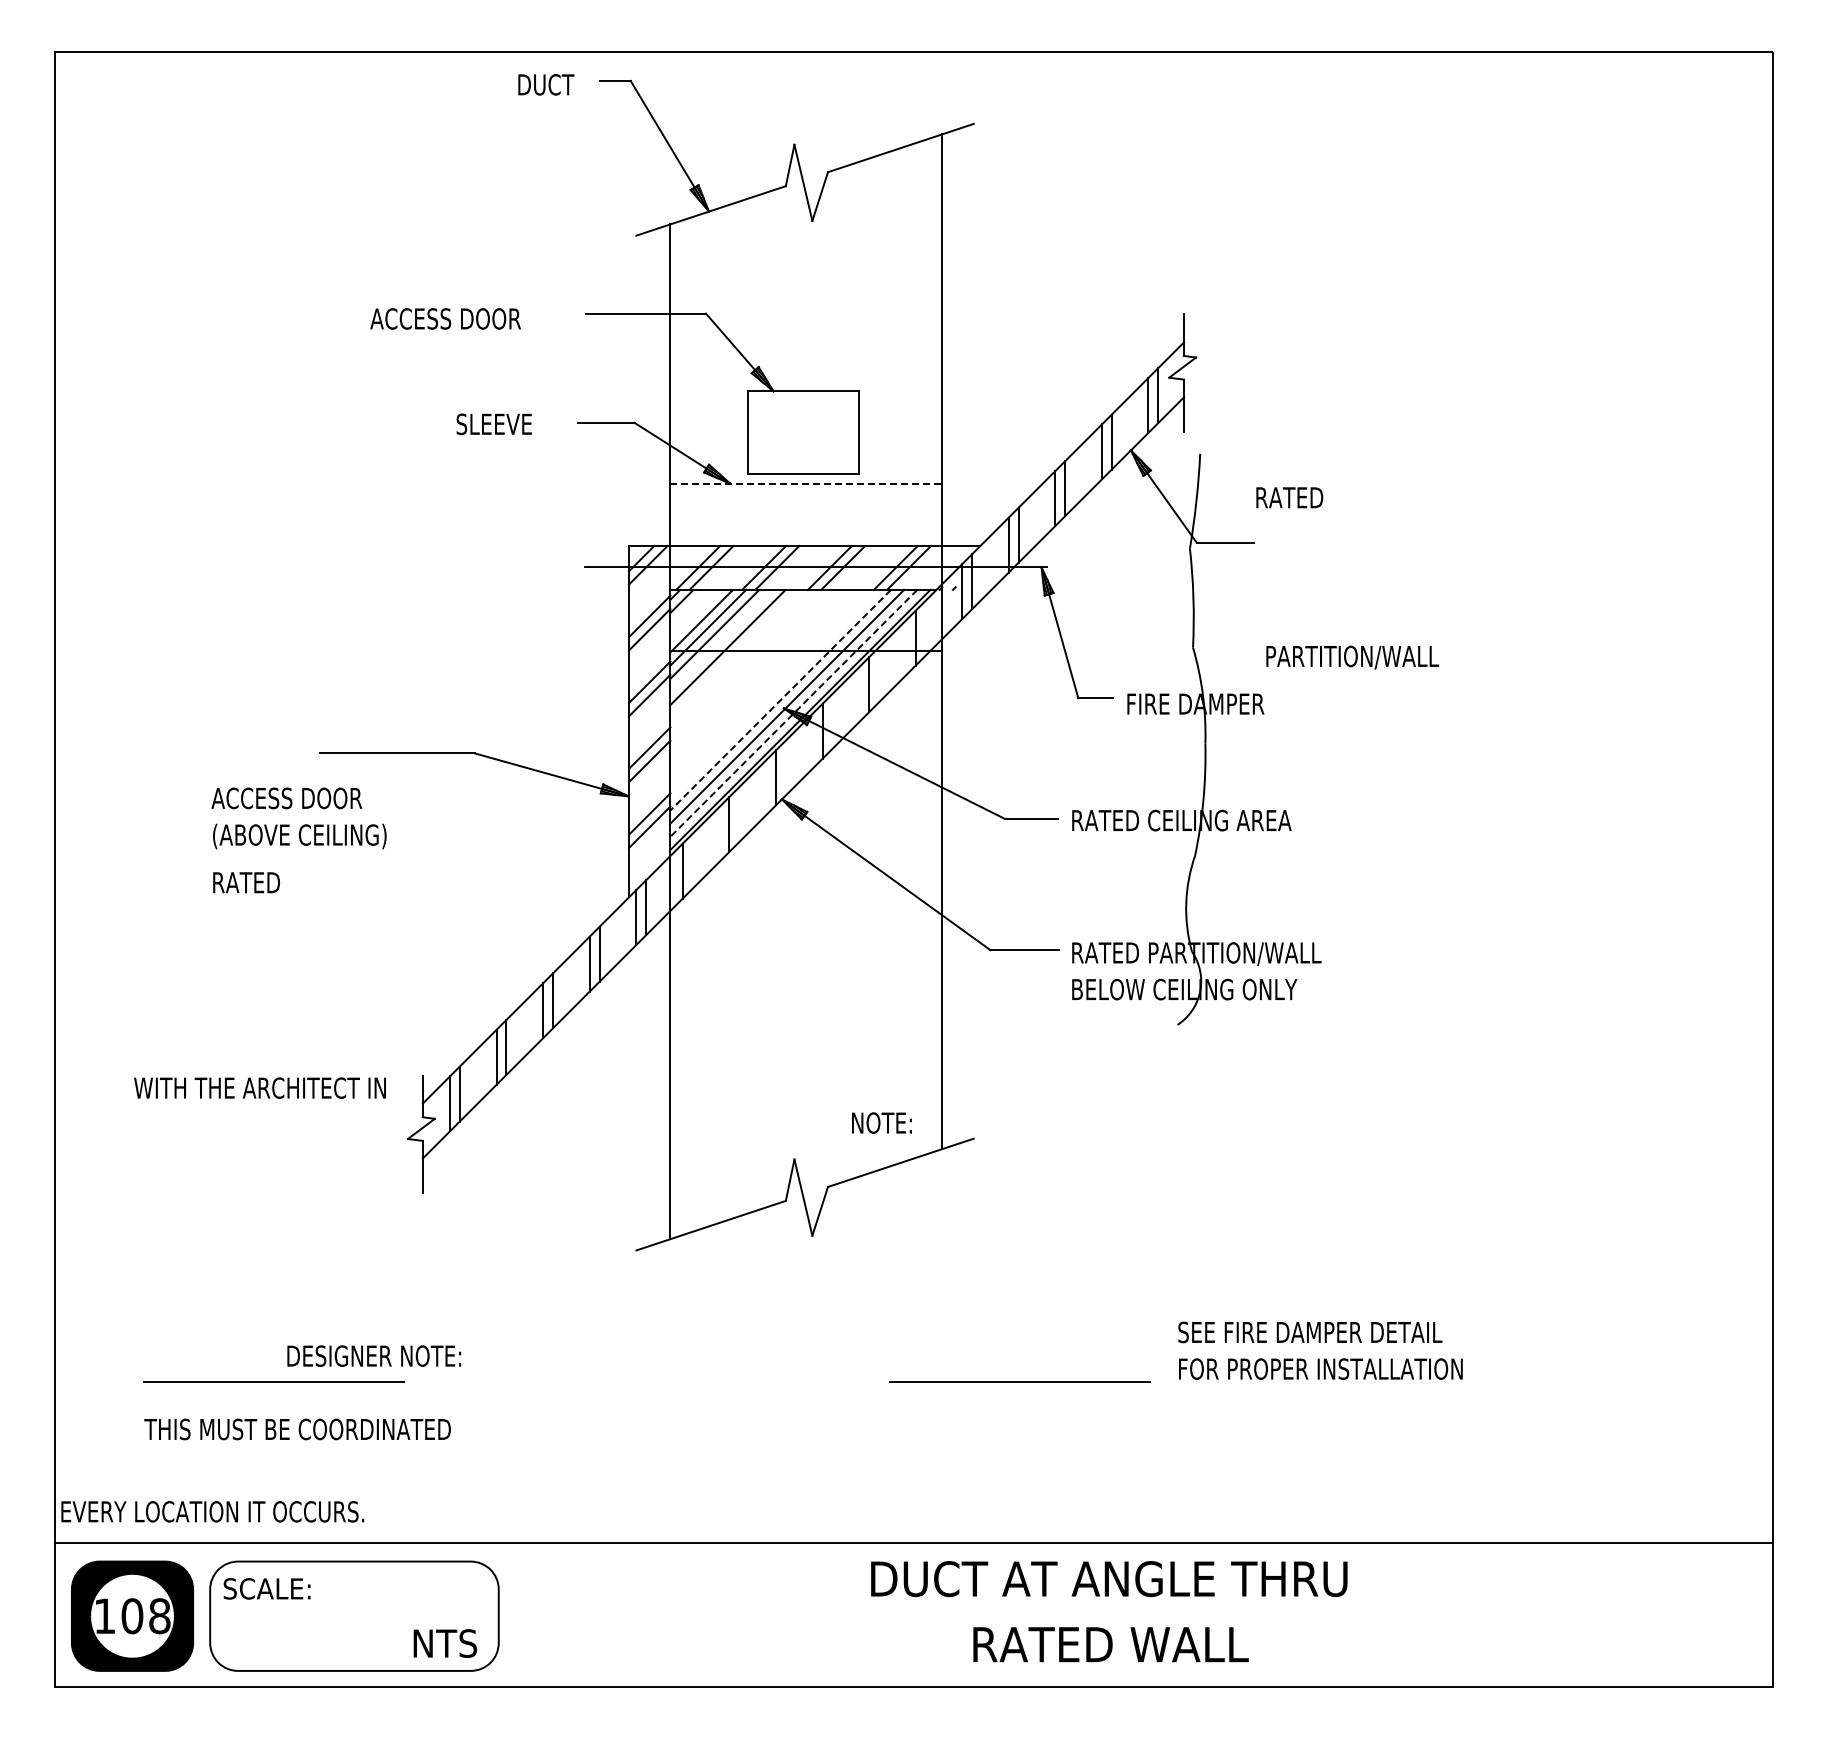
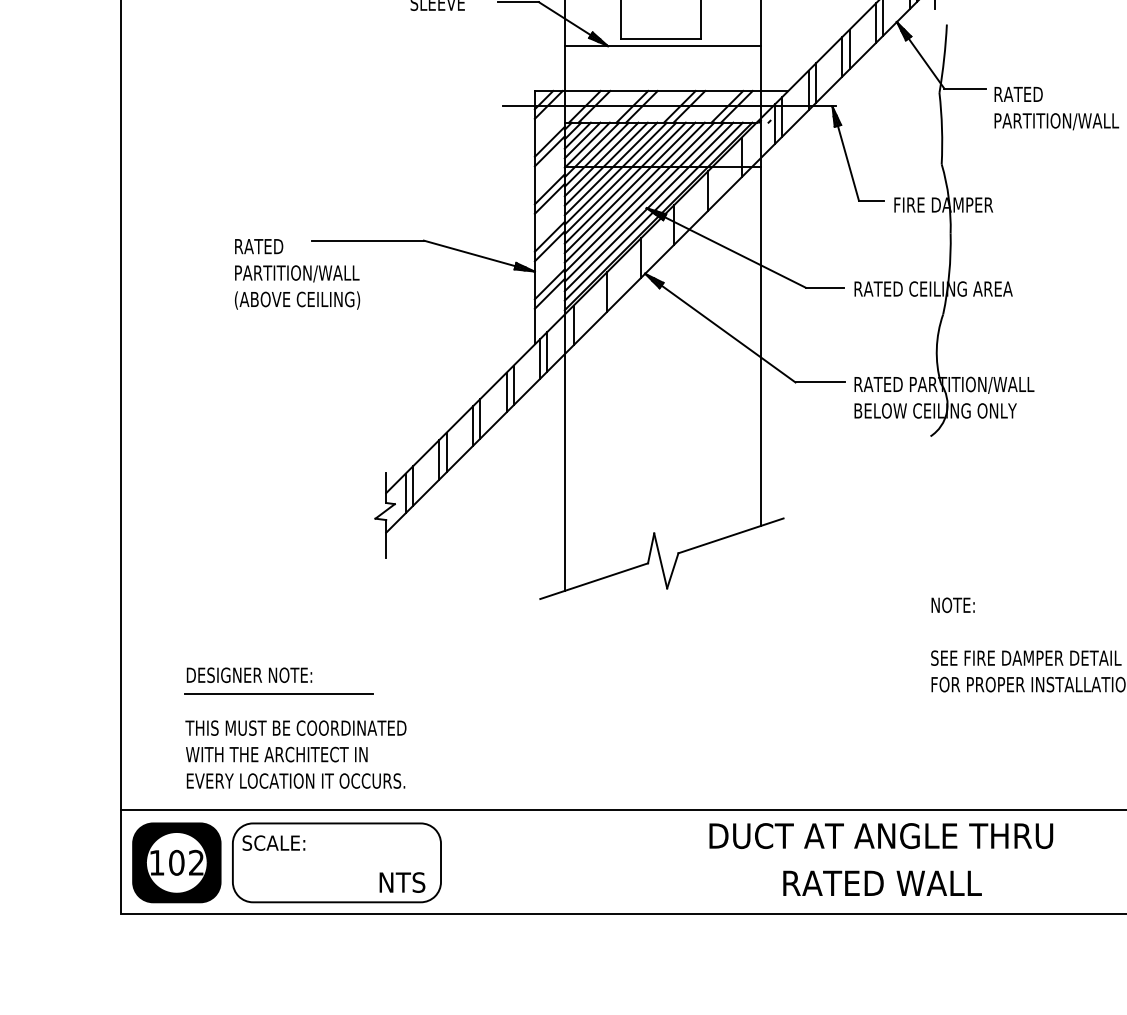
line: (806, 483) -> (662, 45), dashed -> solid
text: (1289, 497) -> (1018, 94), moved
line: (688, 607) -> (577, 135), added
line: (694, 614) -> (582, 140), added
line: (721, 640) -> (601, 159), added
line: (734, 653) -> (611, 168), added
text: (1352, 657) -> (1056, 121), moved
line: (740, 660) -> (615, 173), added
line: (747, 666) -> (620, 177), added
line: (754, 673) -> (625, 182), added
line: (760, 679) -> (629, 187), added
line: (767, 686) -> (634, 192), added
line: (773, 693) -> (639, 197), added
line: (780, 700) -> (644, 202), dashed -> solid
line: (793, 713) -> (653, 211), dashed -> solid
text: (298, 799) -> (296, 273), ACCESS DOOR -> PARTITION/WALL
text: (246, 882) -> (259, 246), moved
text: (259, 1087) -> (276, 754), moved
text: (881, 1122) -> (952, 604), moved
text: (374, 1355) -> (249, 674), moved
line: (1019, 1381) -> (816, 693), removed
text: (212, 1511) -> (295, 780), moved
text: (159, 1616) -> (196, 863), 108 -> 102

